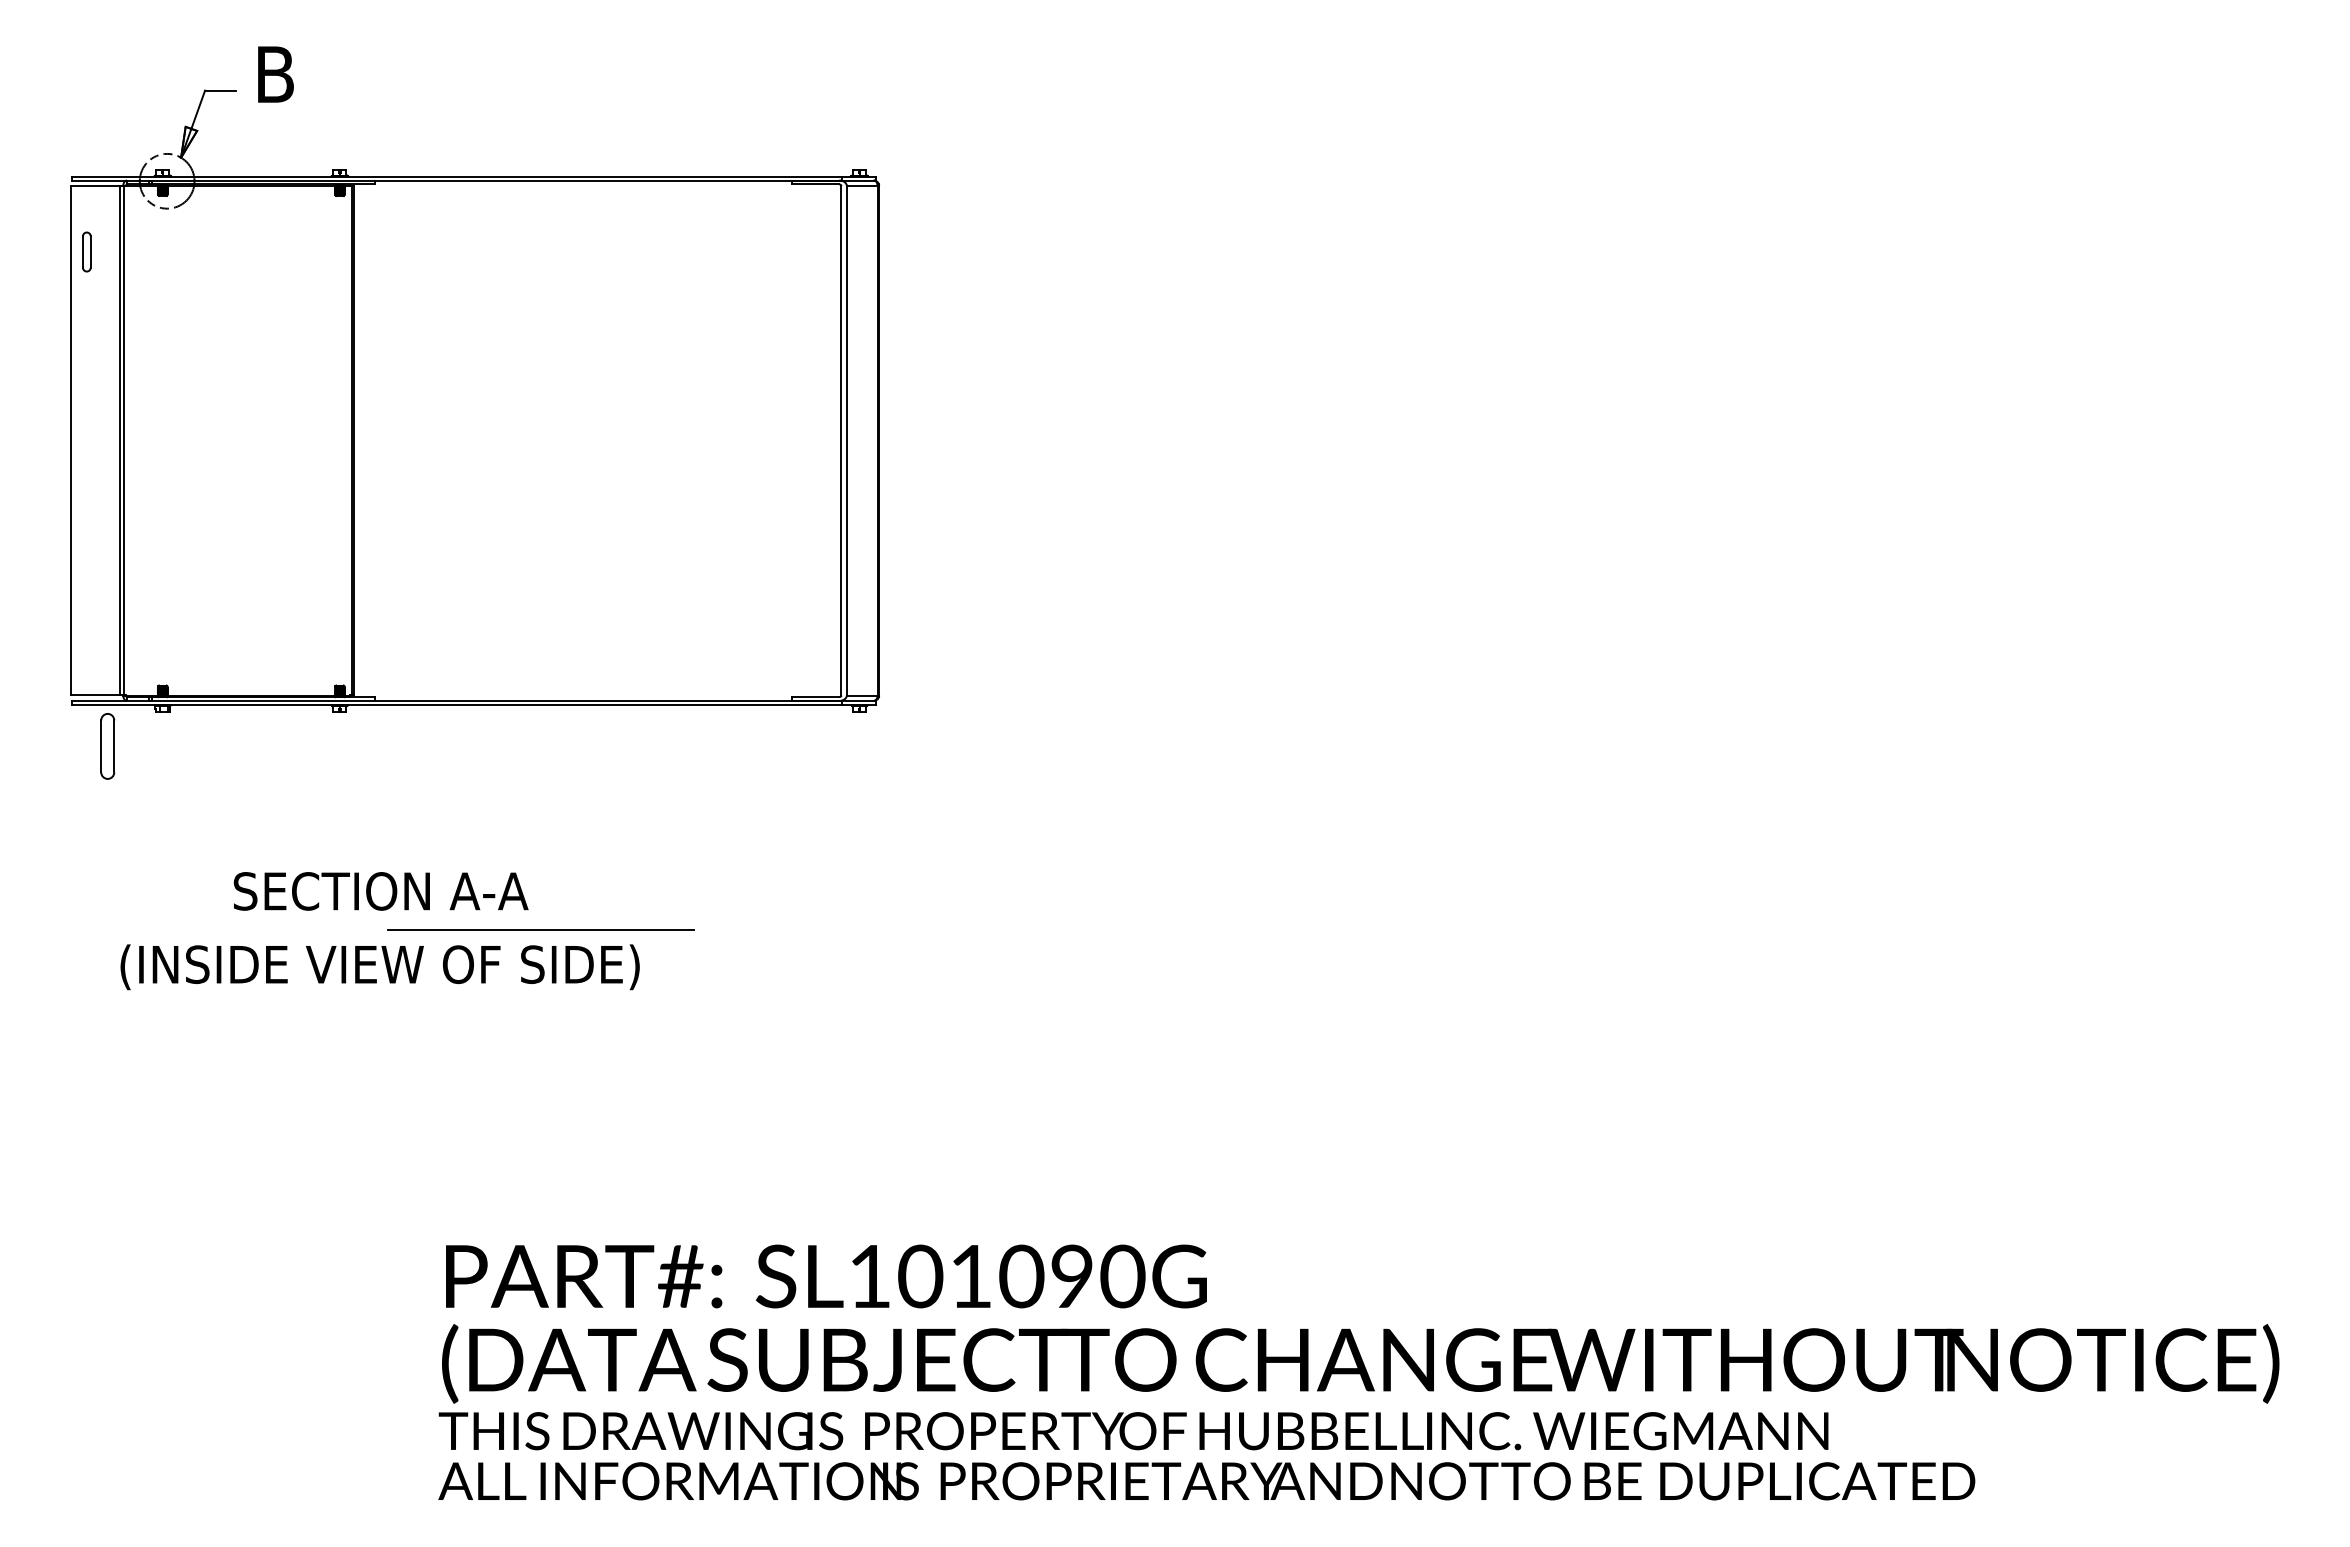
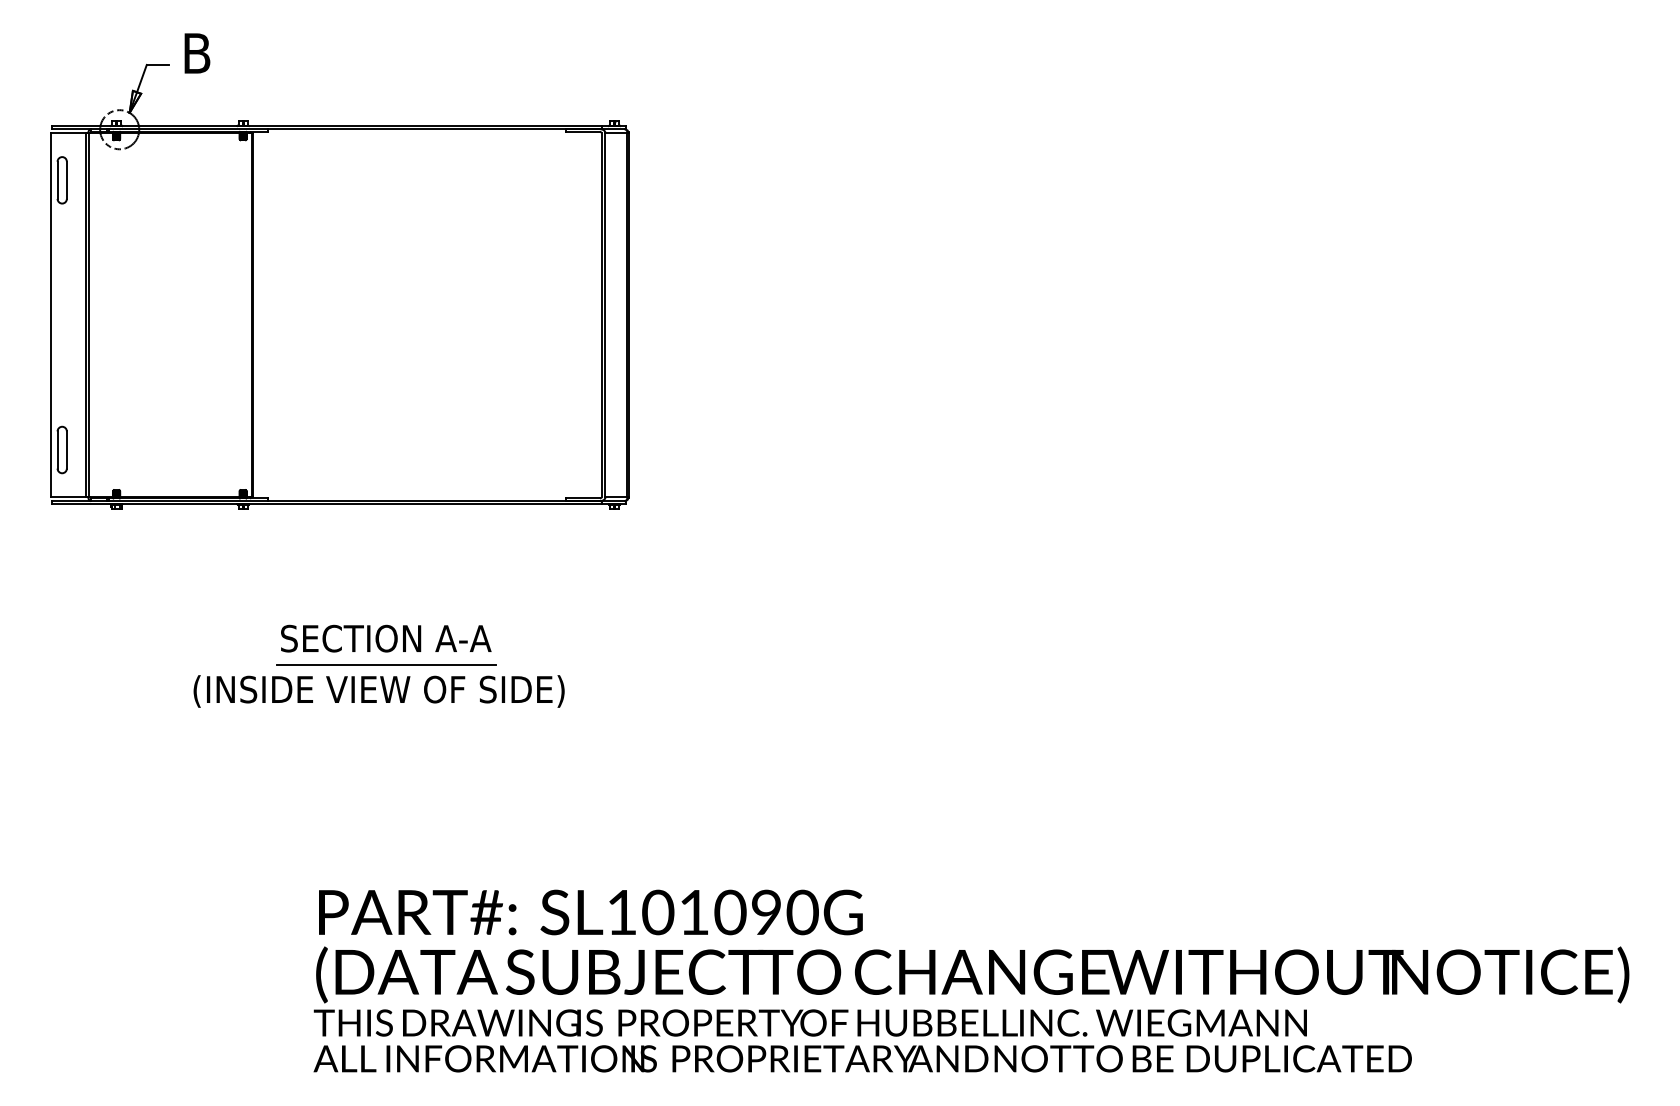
part: (86, 251) -> (62, 179), size x1.67
part: (107, 746) -> (62, 450), moved
text: (380, 891) -> (385, 638), moved
text: (379, 967) -> (378, 691), moved

